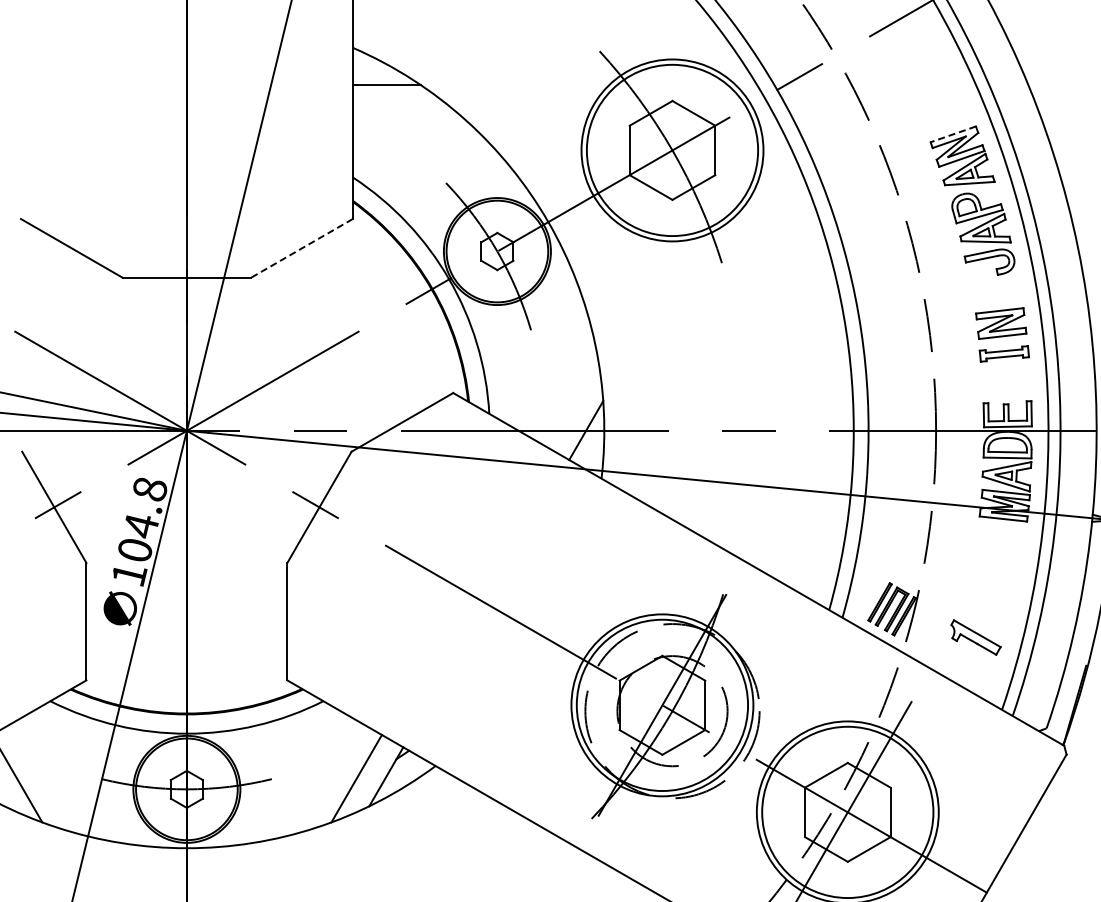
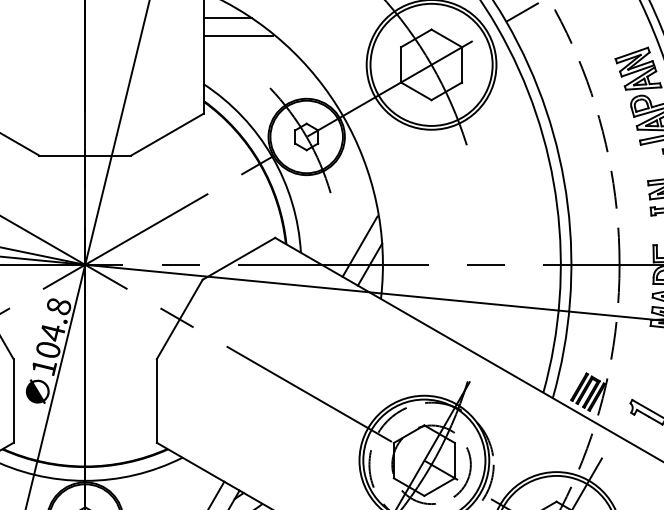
line: (401, 109) -> (238, 35), added
line: (952, 134) -> (631, 53), dashed -> solid
line: (301, 248) -> (166, 134), dashed -> solid
line: (571, 405) -> (359, 246), added

